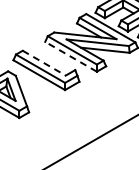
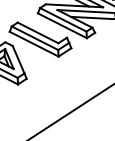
line: (71, 56) -> (62, 25), dashed -> solid
line: (44, 63) -> (38, 33), dashed -> solid

